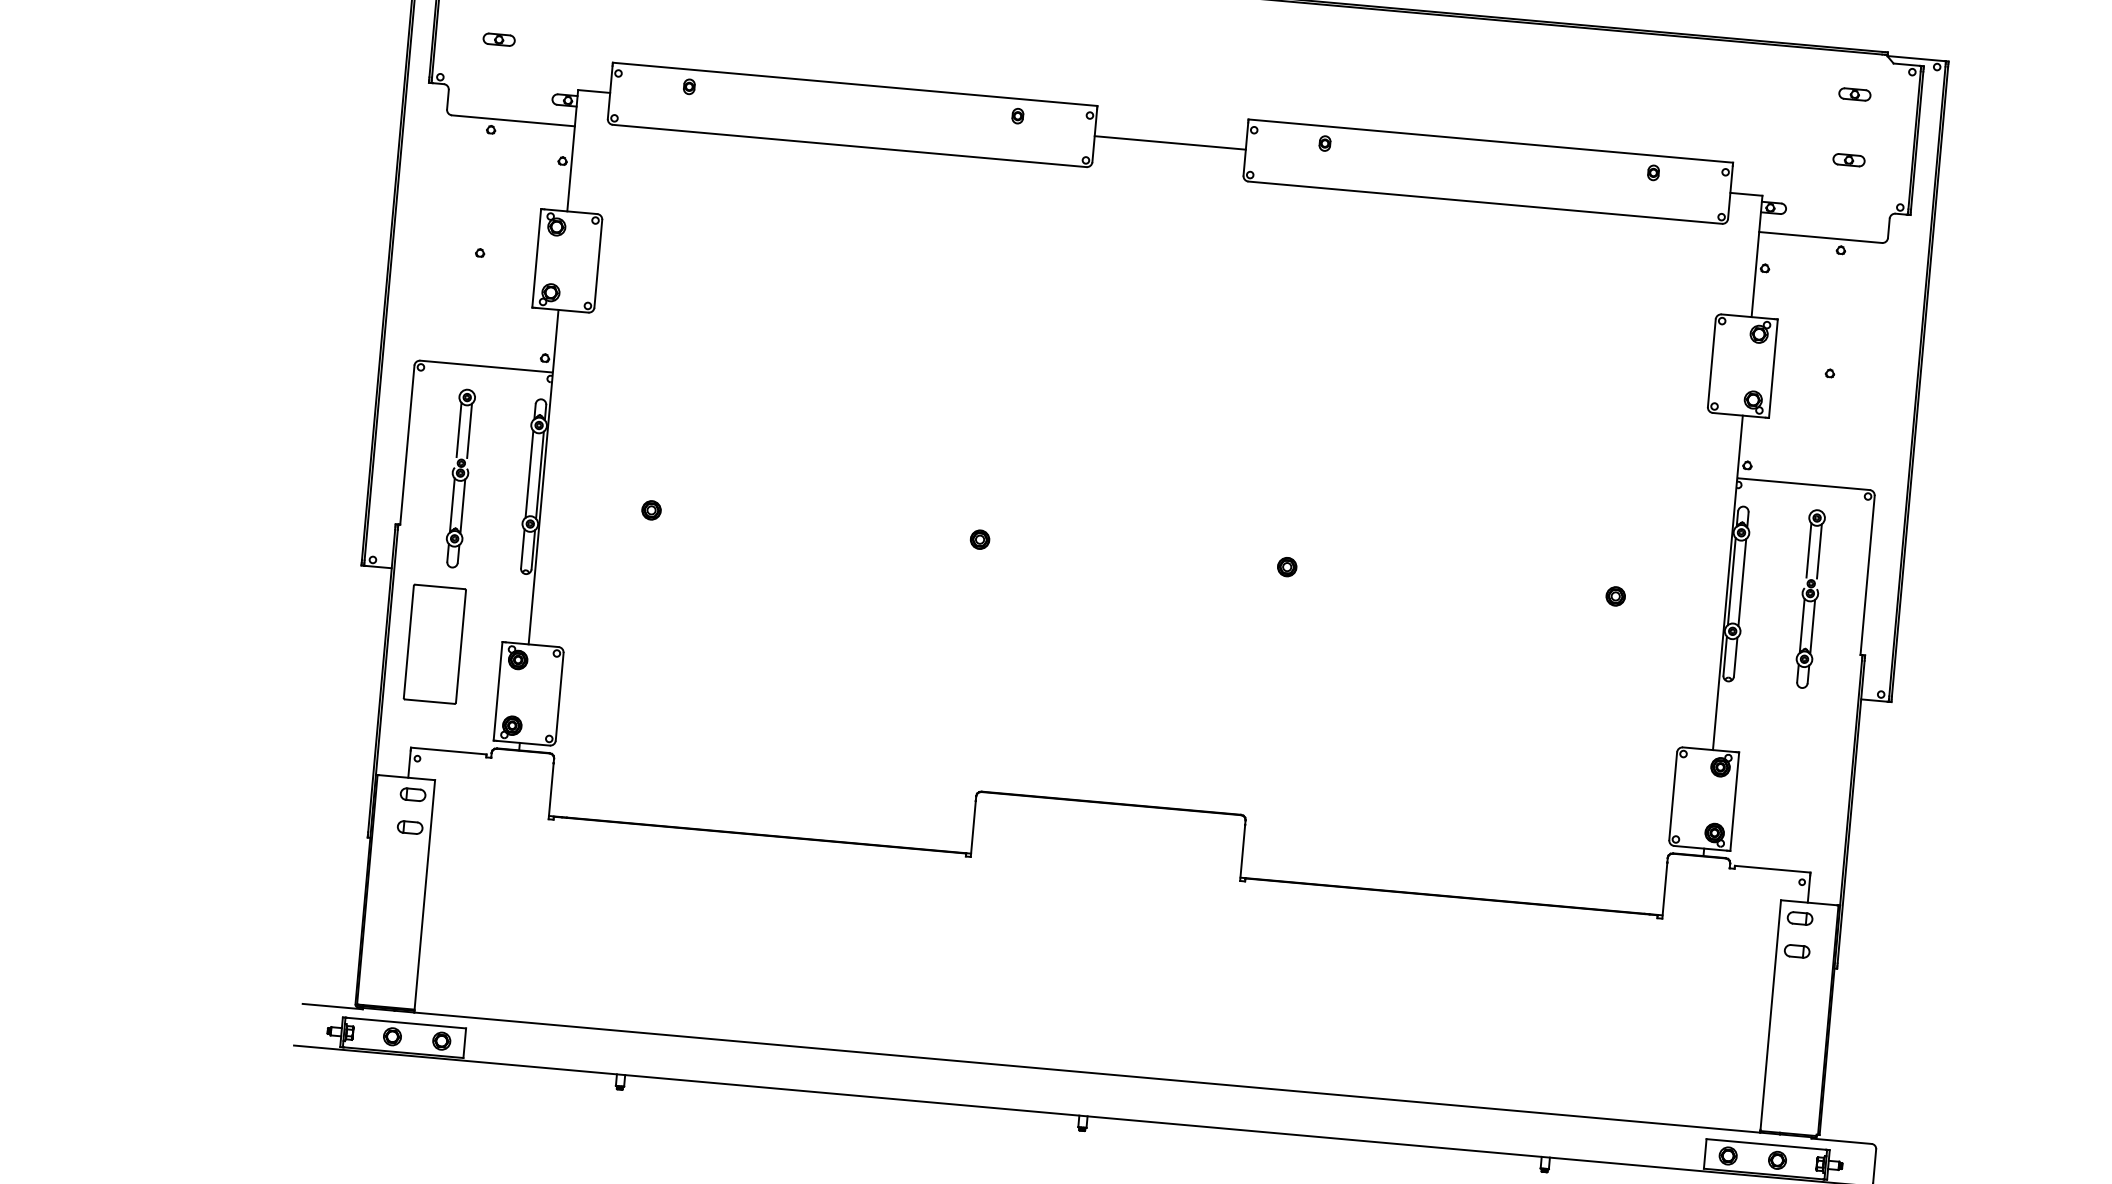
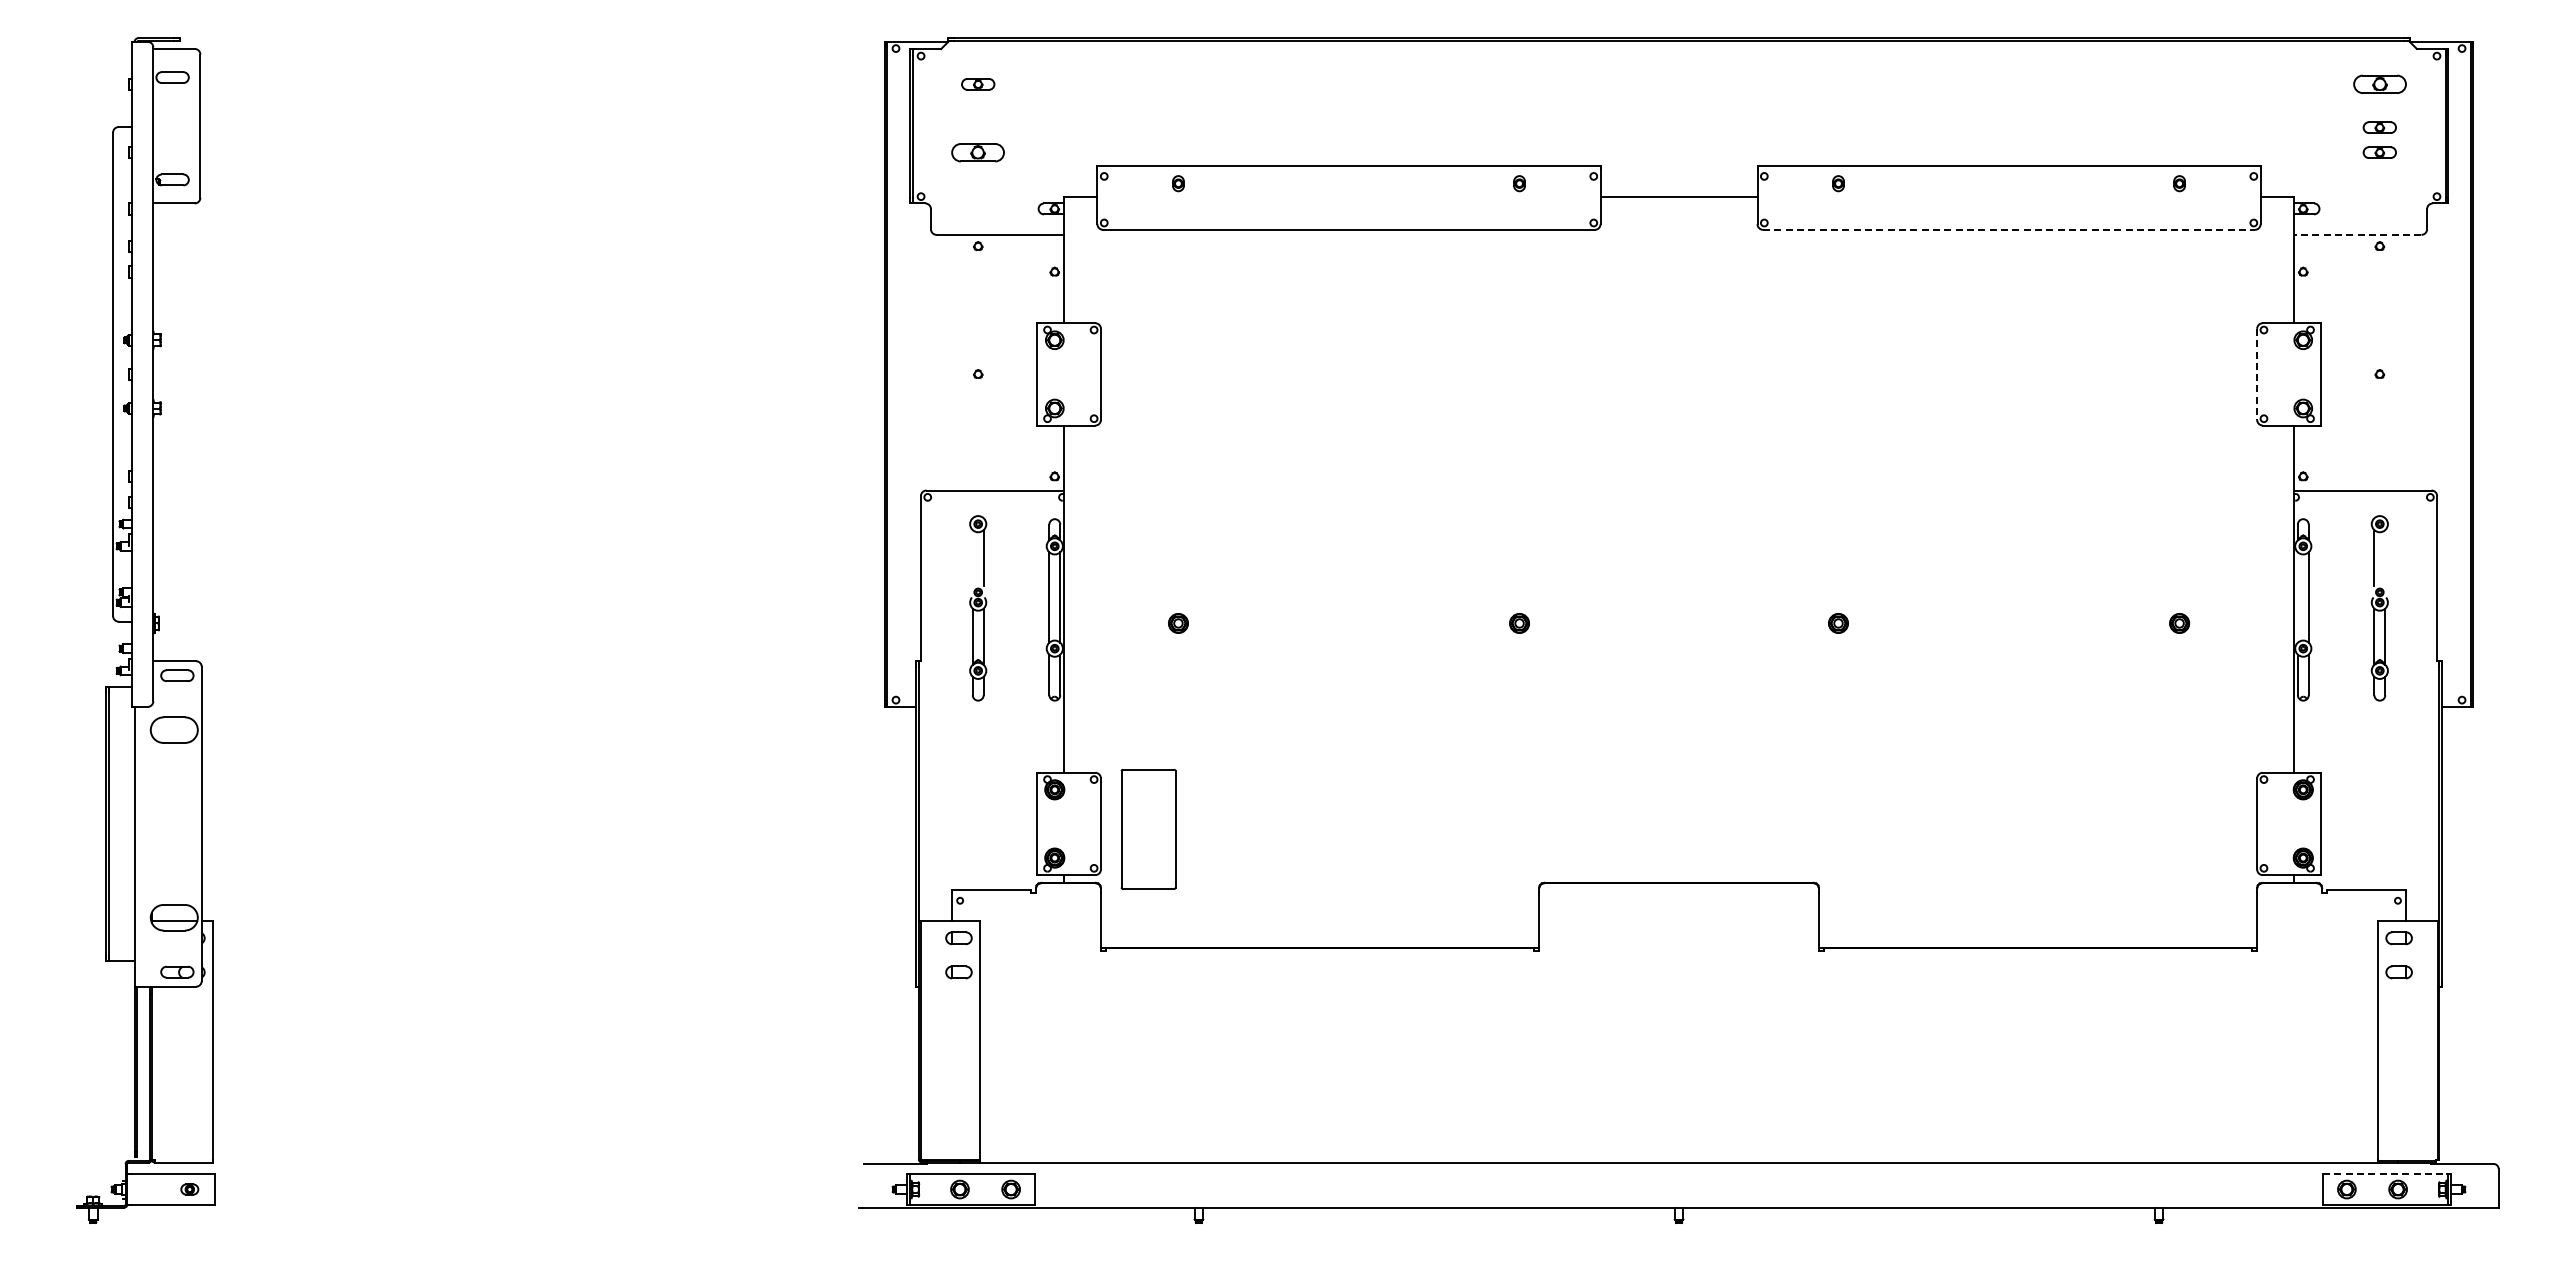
part: (499, 39) -> (978, 152), size x1.6
part: (1854, 94) -> (2379, 84), size x1.6
part: (1850, 135) -> (2379, 127), added
line: (1485, 202) -> (2009, 229), solid -> dashed
line: (1820, 237) -> (2357, 234), solid -> dashed
line: (1712, 363) -> (2257, 374), solid -> dashed
line: (458, 430) -> (972, 558), removed
line: (1819, 551) -> (2385, 558), removed
line: (1731, 581) -> (2297, 597), removed
part: (434, 644) -> (1148, 829), moved
line: (1765, 1144) -> (2384, 1174), solid -> dashed

